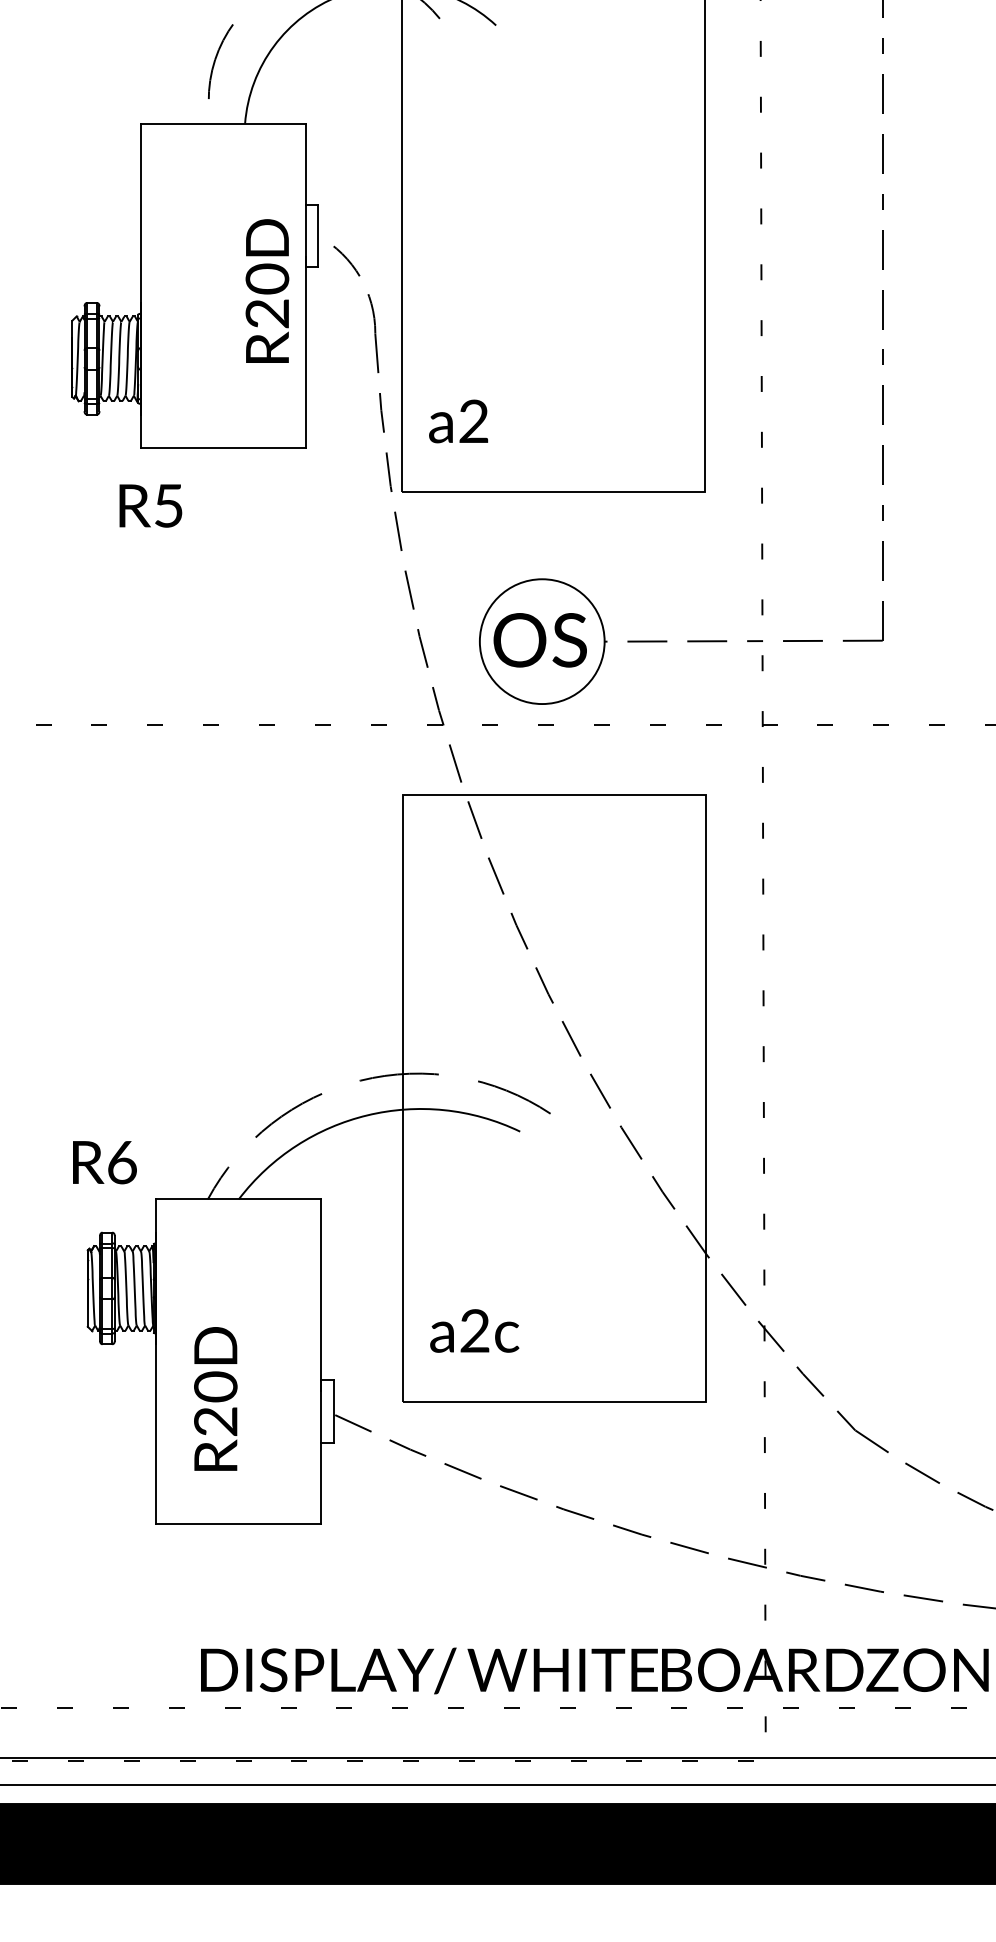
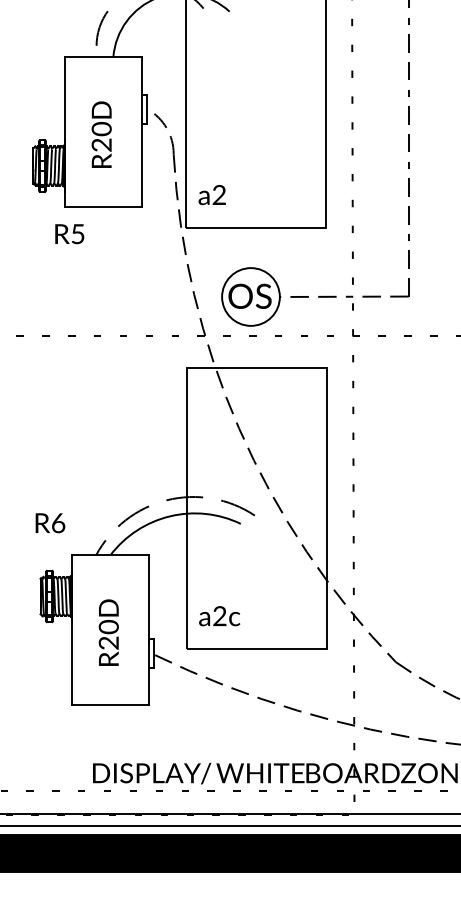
text: (266, 290) -> (101, 134), moved
text: (104, 1163) -> (50, 523), moved
text: (215, 1398) -> (108, 632), moved

